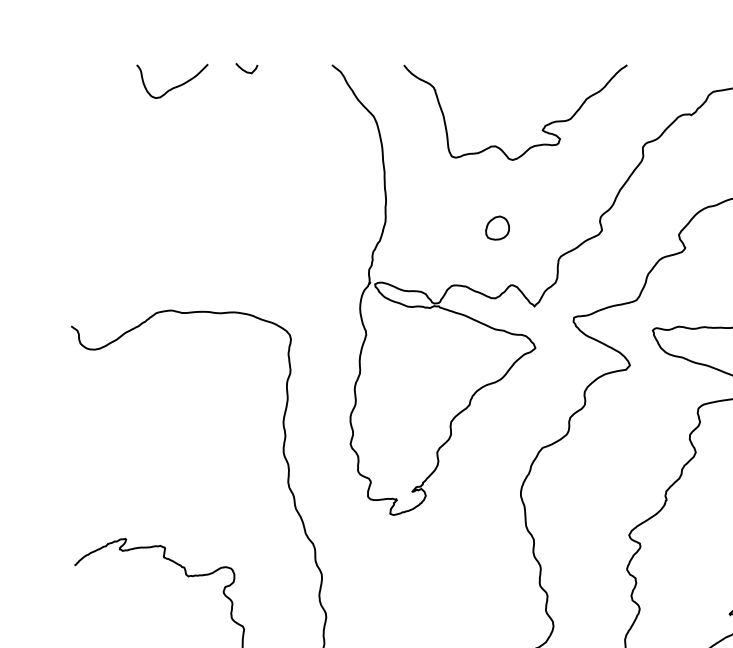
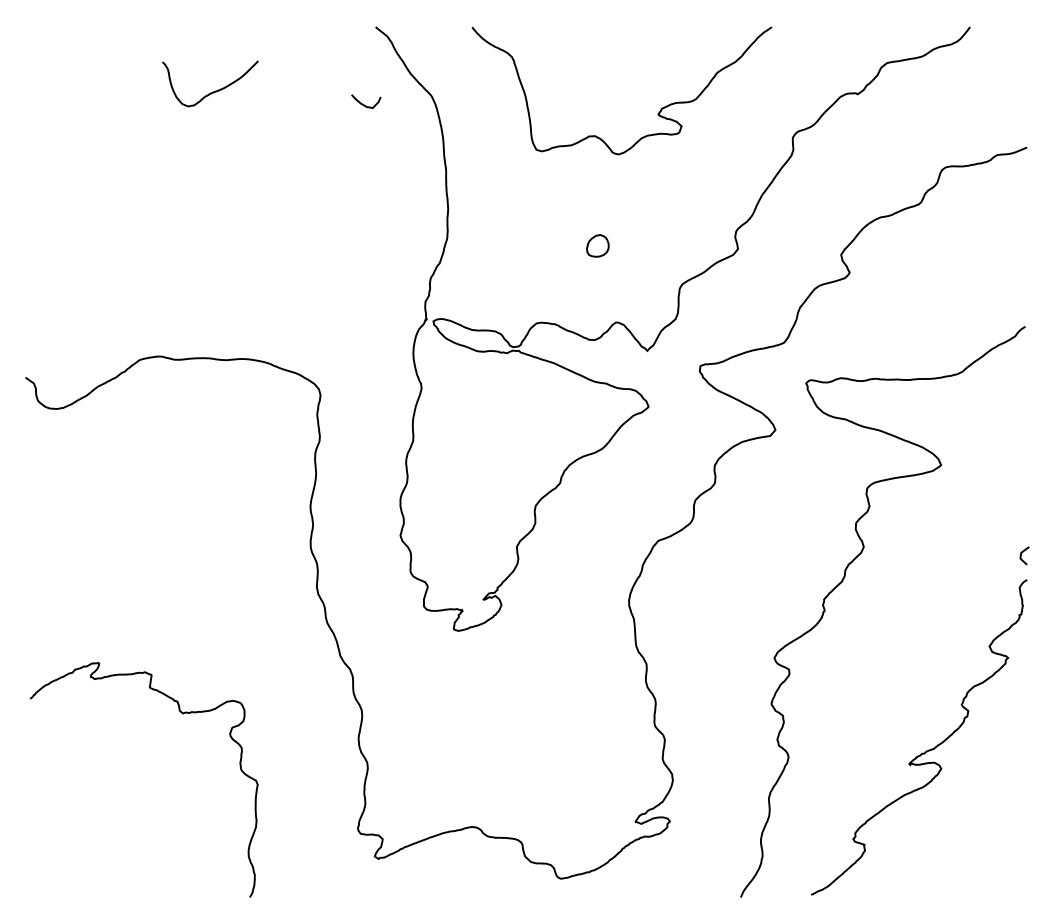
curve: (245, 70) -> (364, 104), moved
curve: (173, 87) -> (212, 91), moved
part: (497, 227) -> (597, 245), size x0.7

